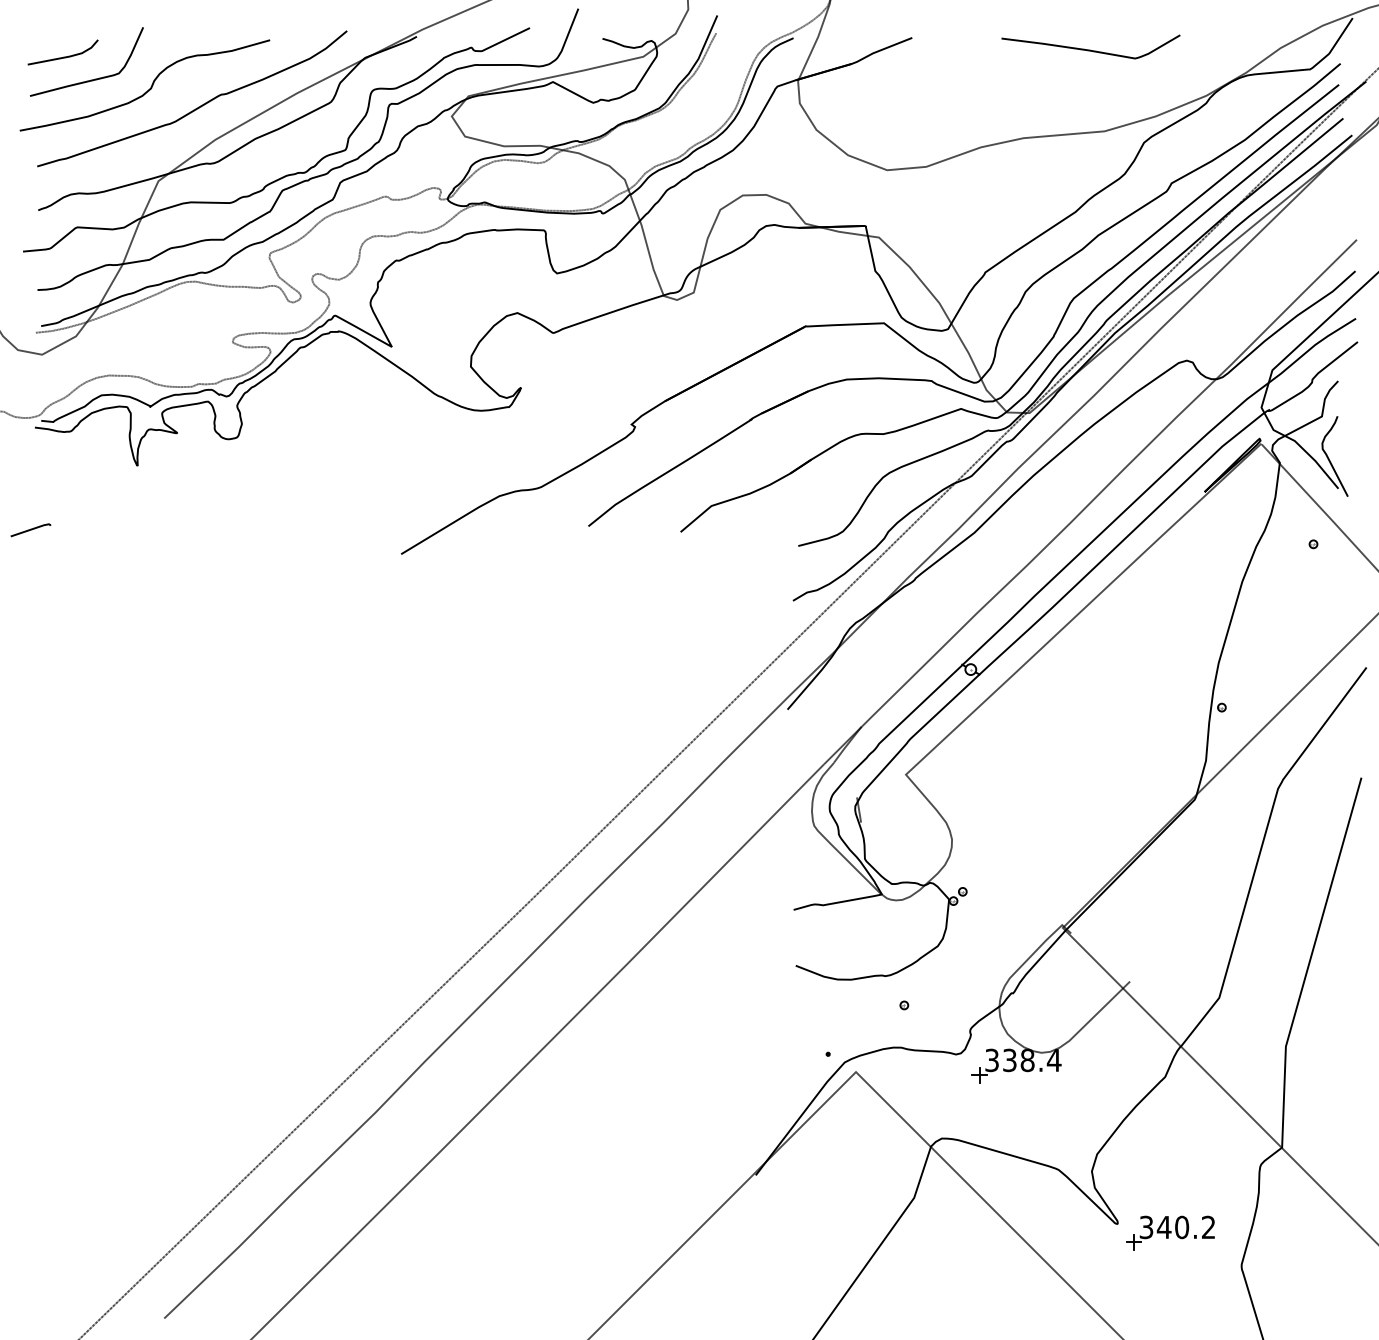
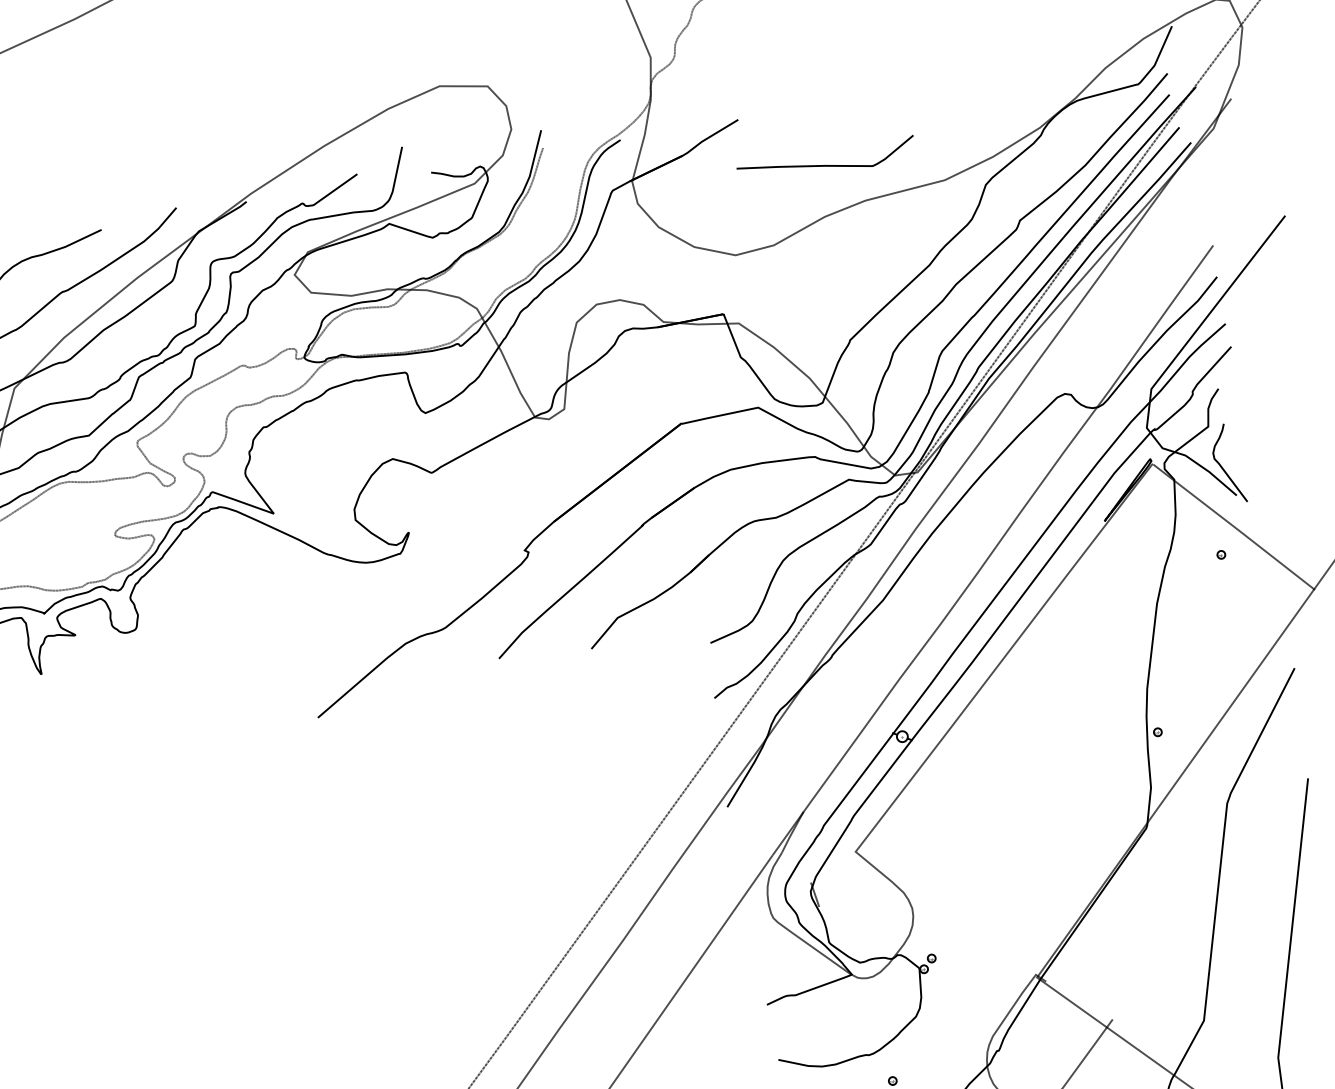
curve: (1090, 49) -> (826, 164), moved

